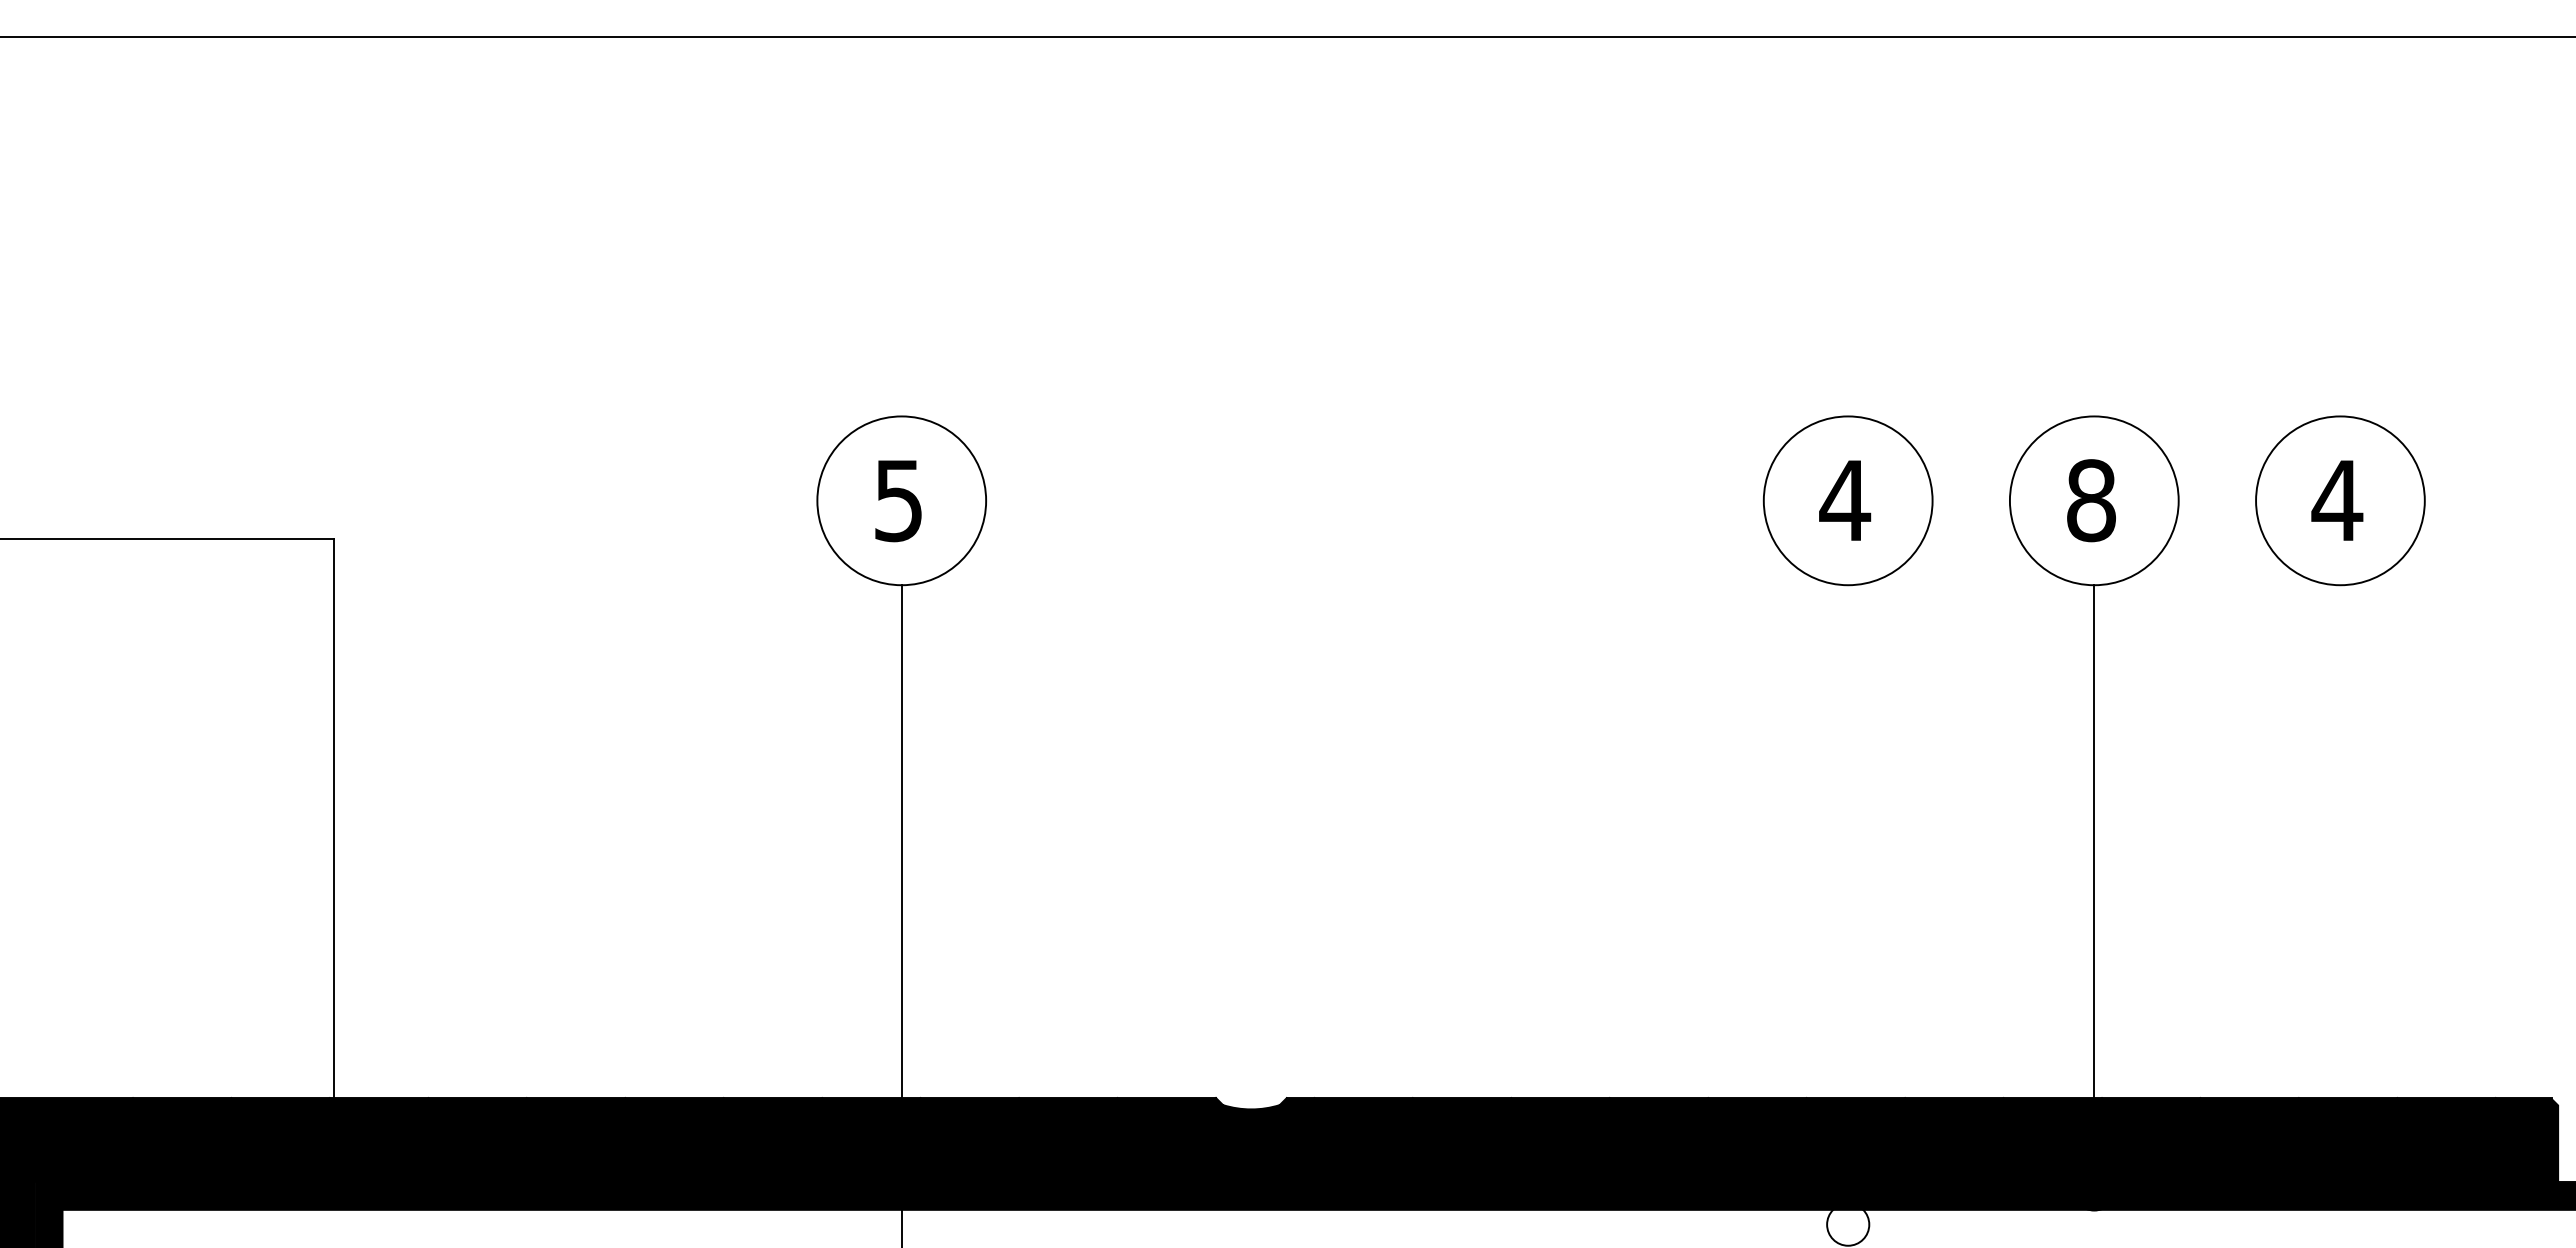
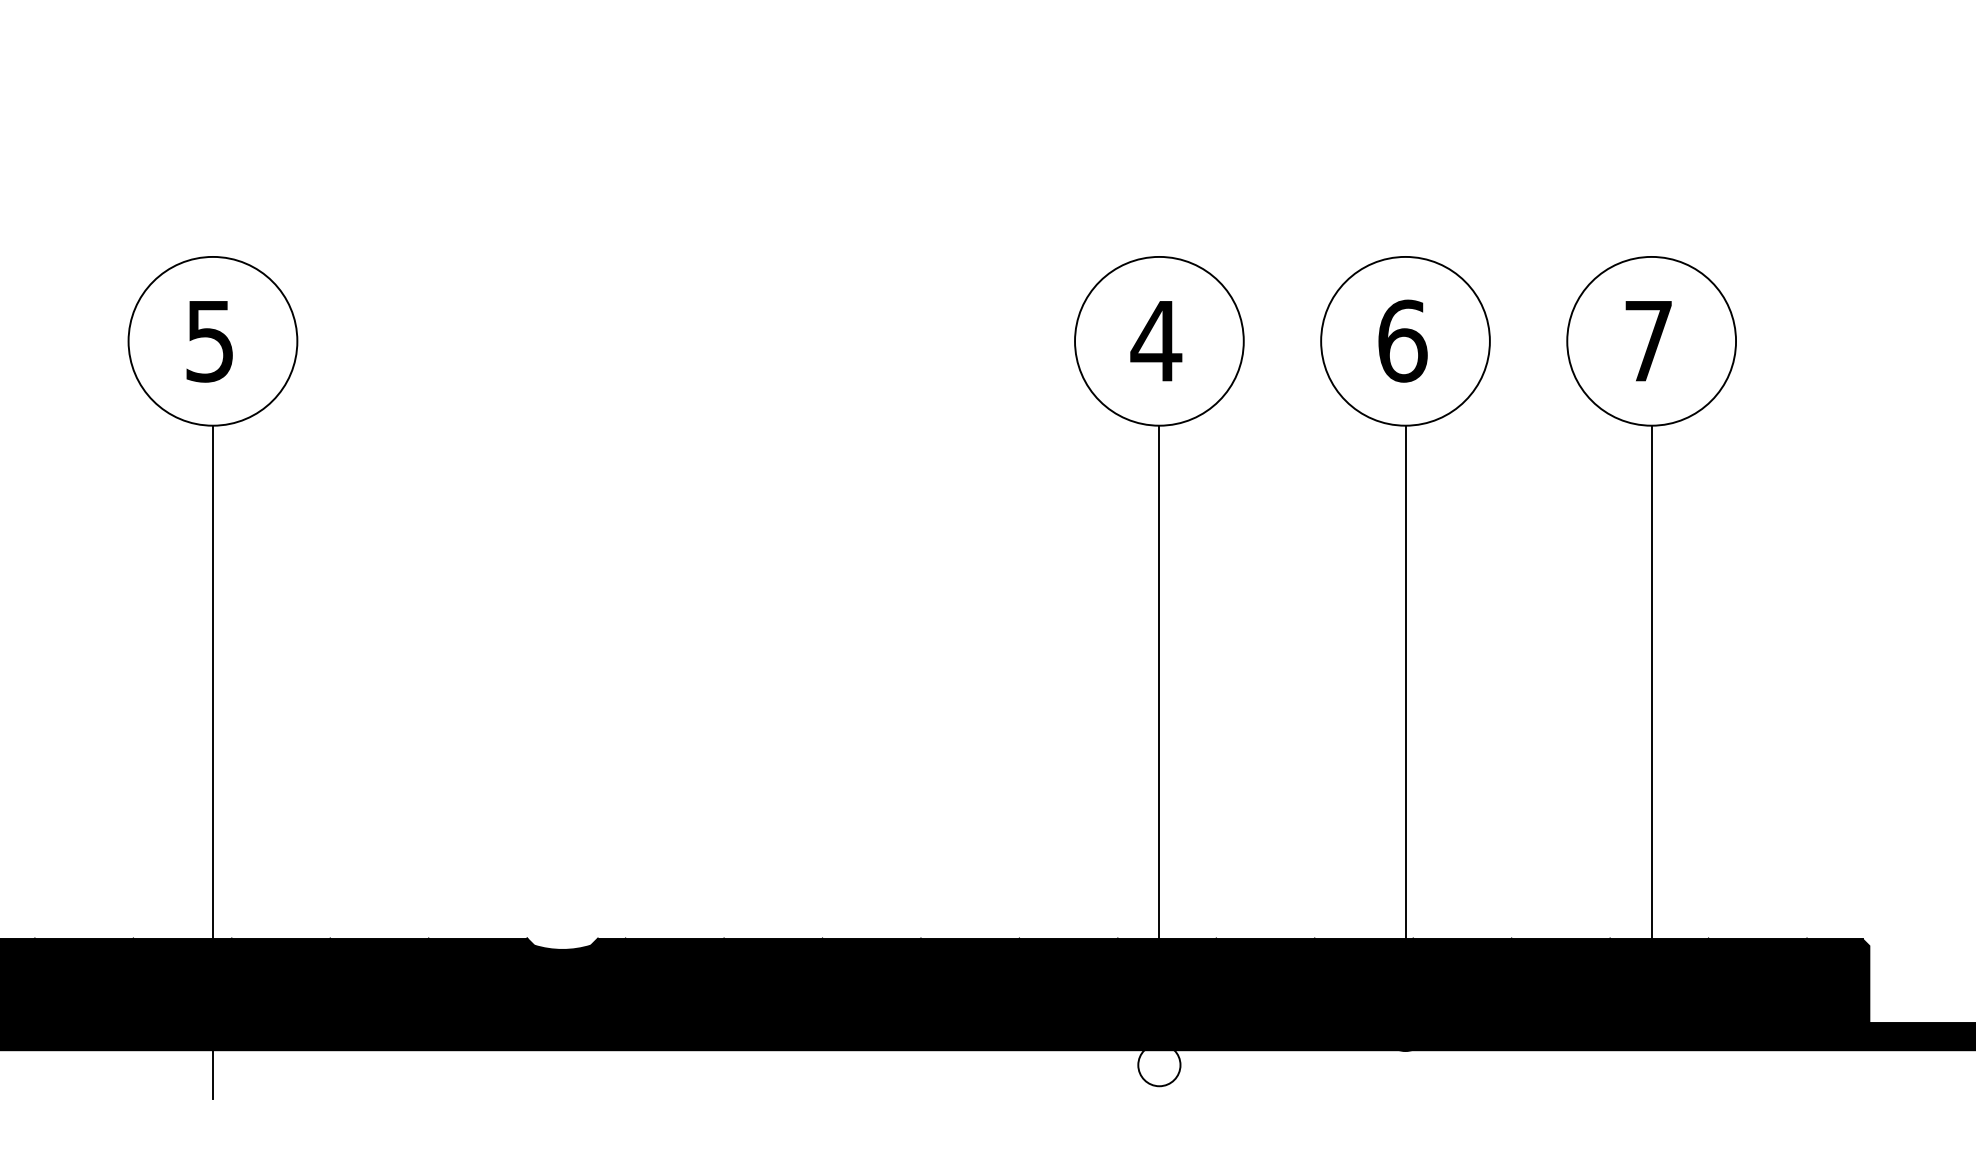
text: (2091, 500) -> (1402, 340), 8 -> 6
text: (2337, 500) -> (1648, 340), 4 -> 7
line: (2340, 850) -> (1651, 690), added
line: (1848, 894) -> (1159, 734), added

